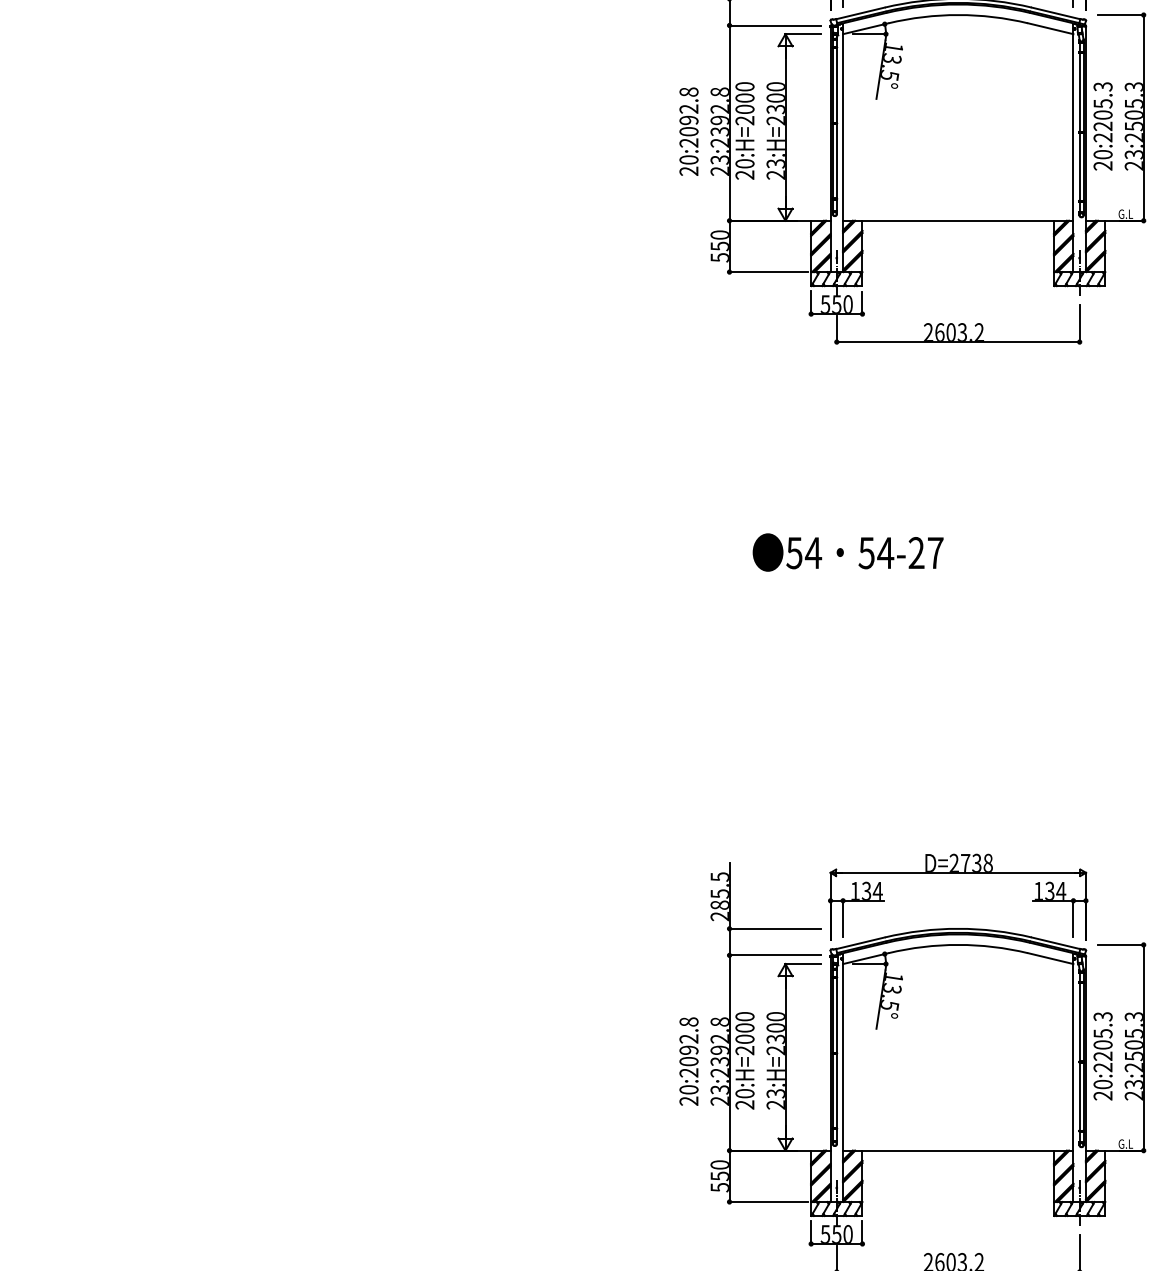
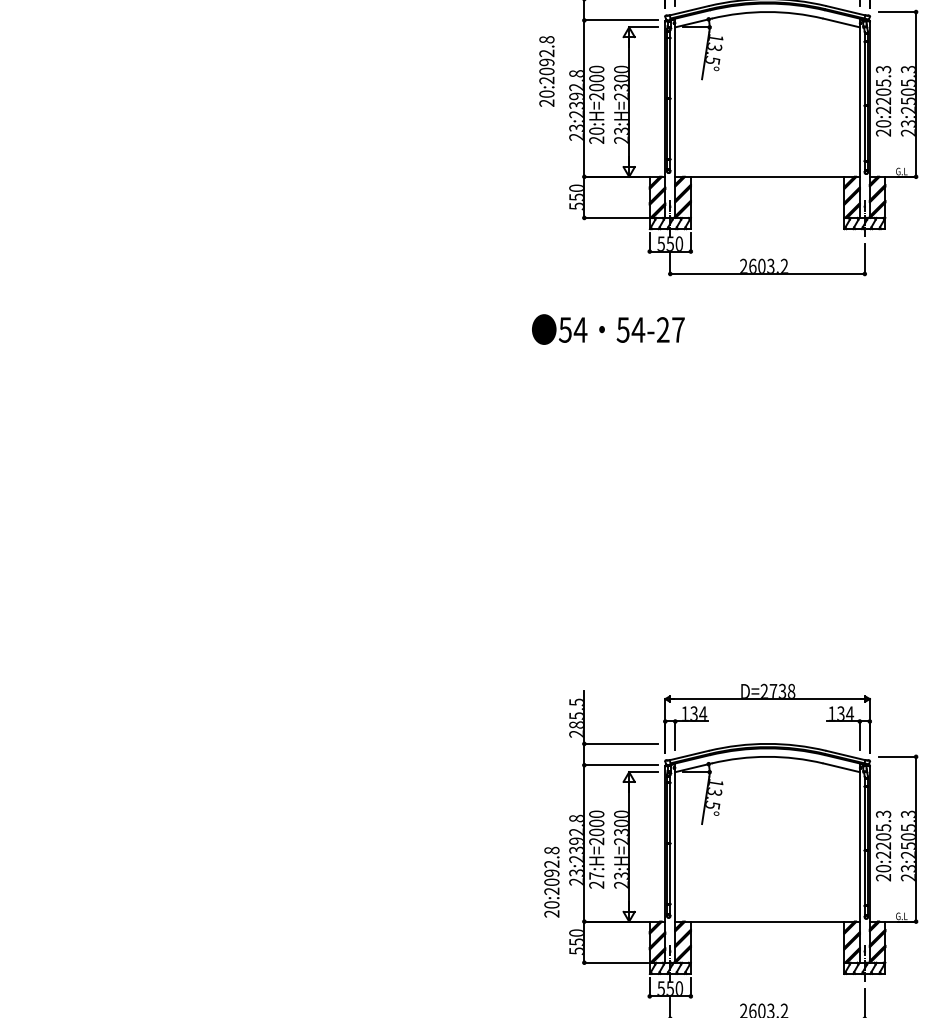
text: (688, 131) -> (546, 71), moved
text: (848, 552) -> (608, 329), moved
text: (688, 1060) -> (551, 881), moved
text: (744, 1093) -> (596, 875), 20:H=2000 -> 27:H=2000

